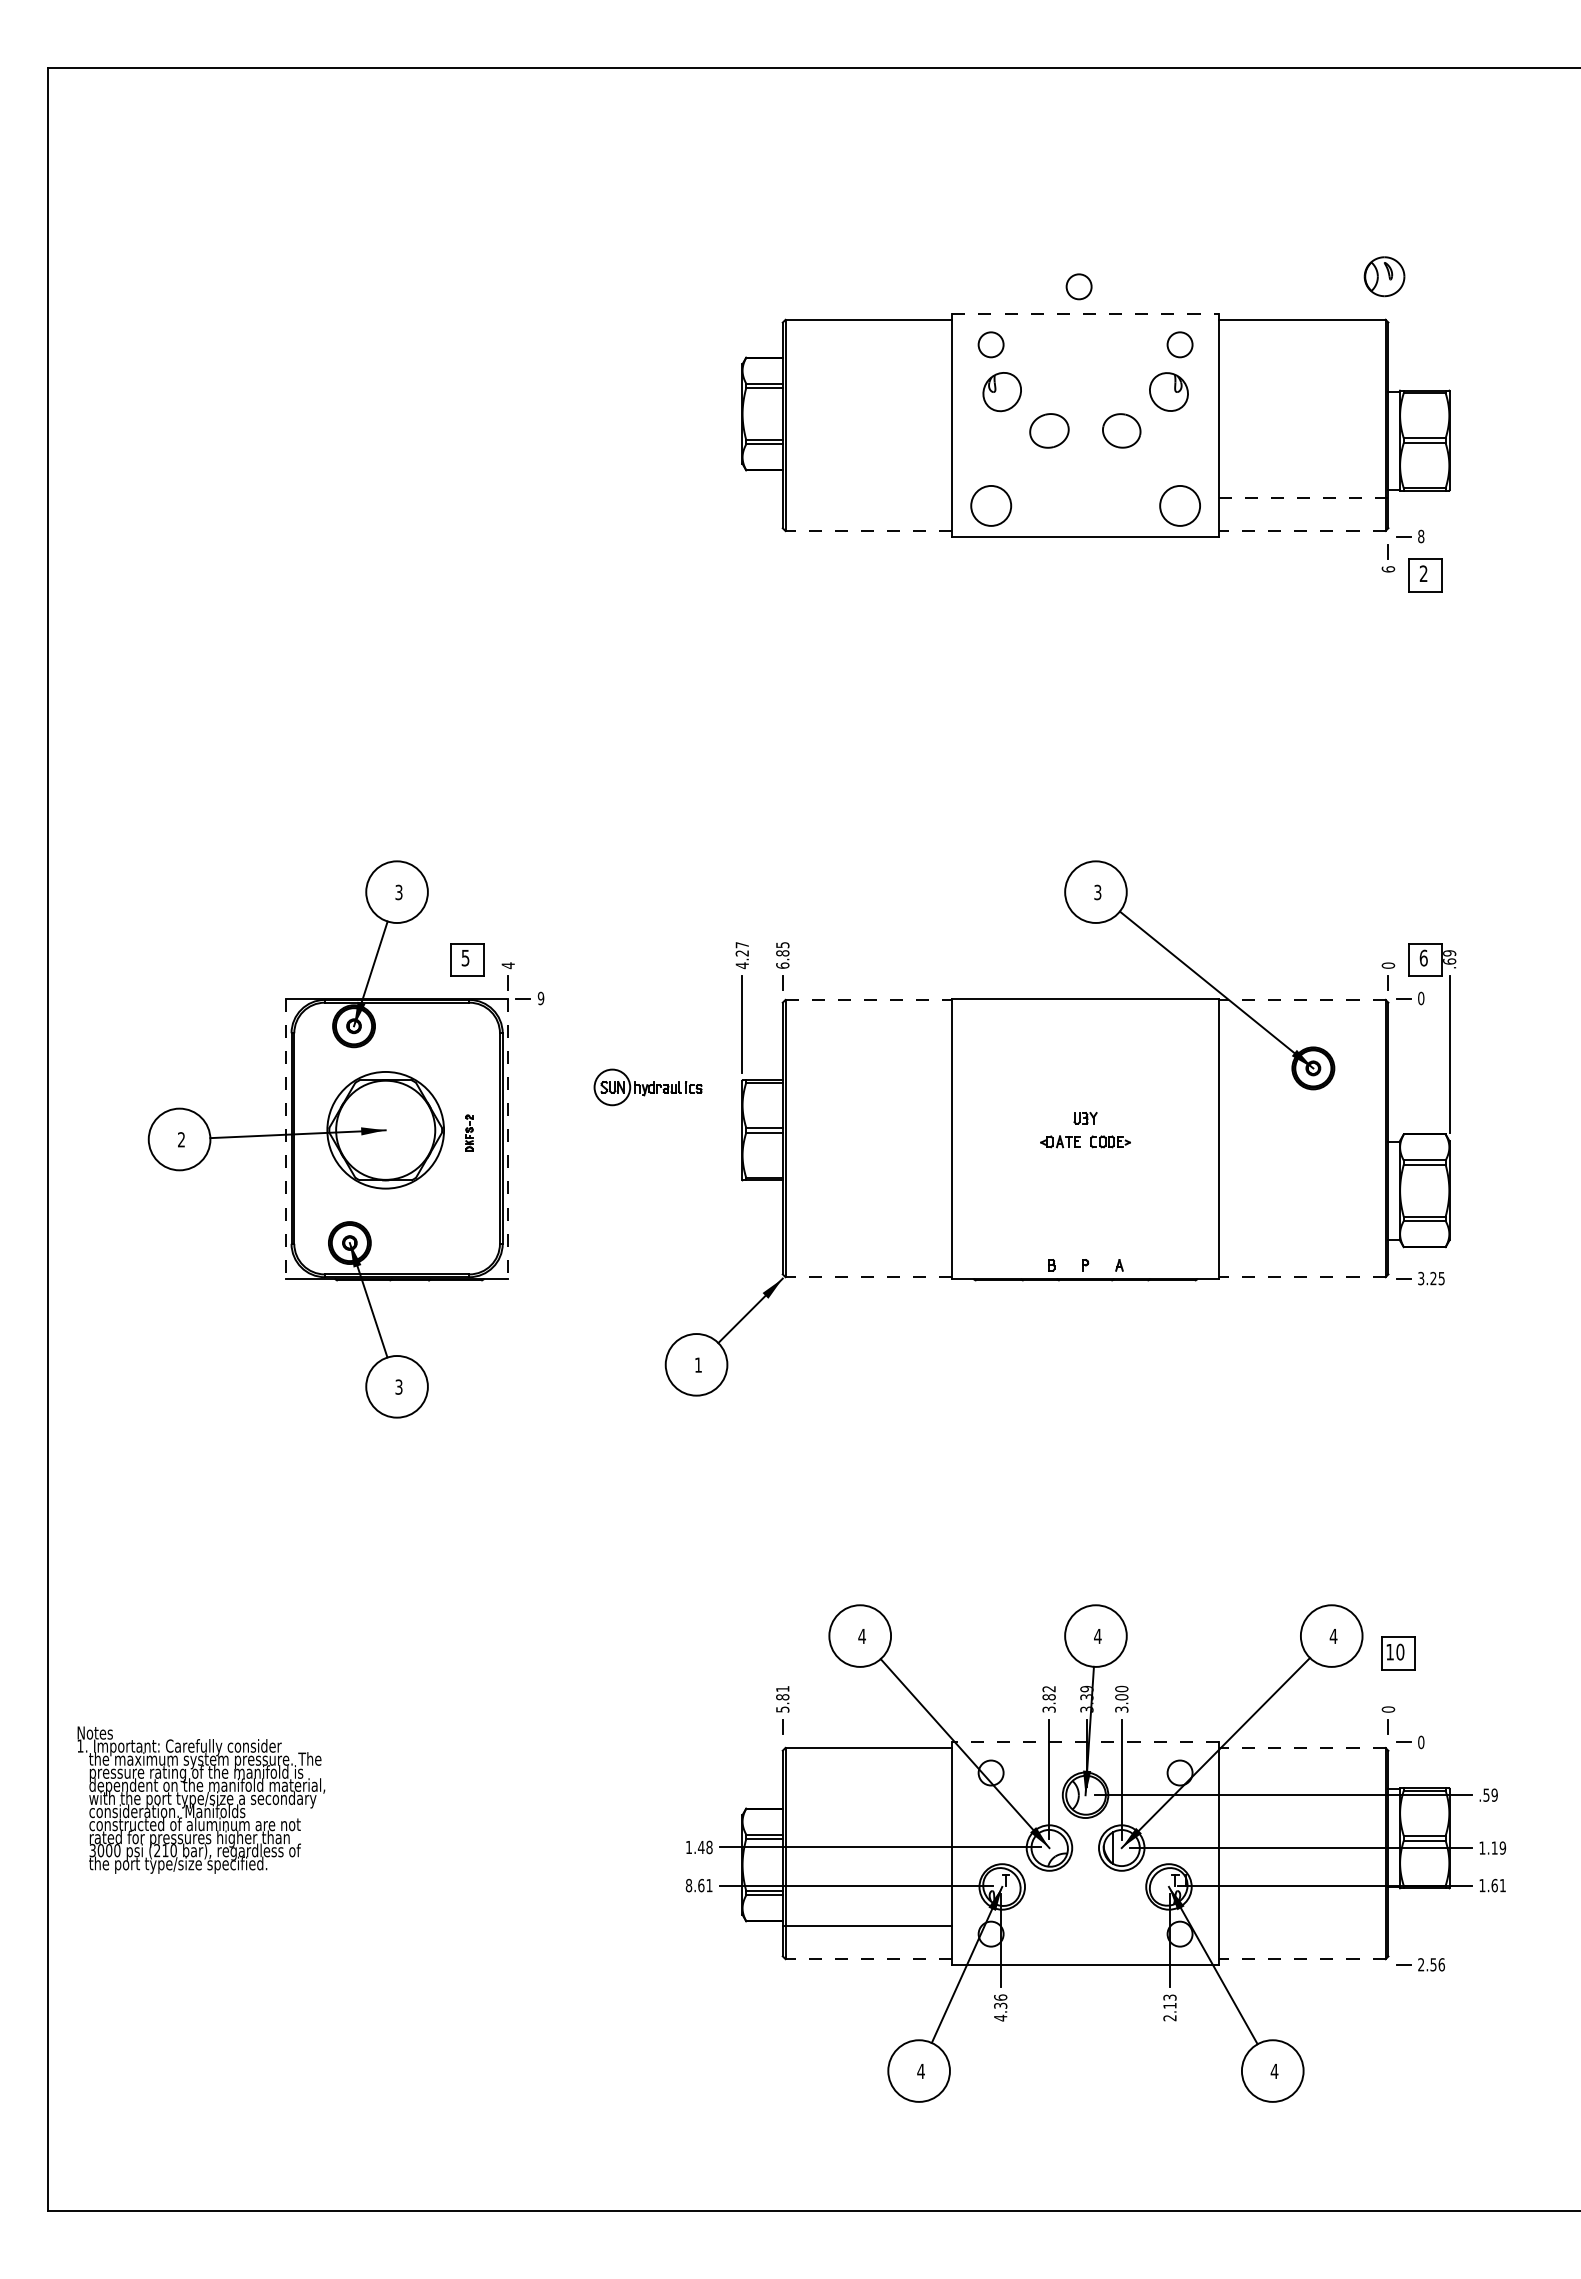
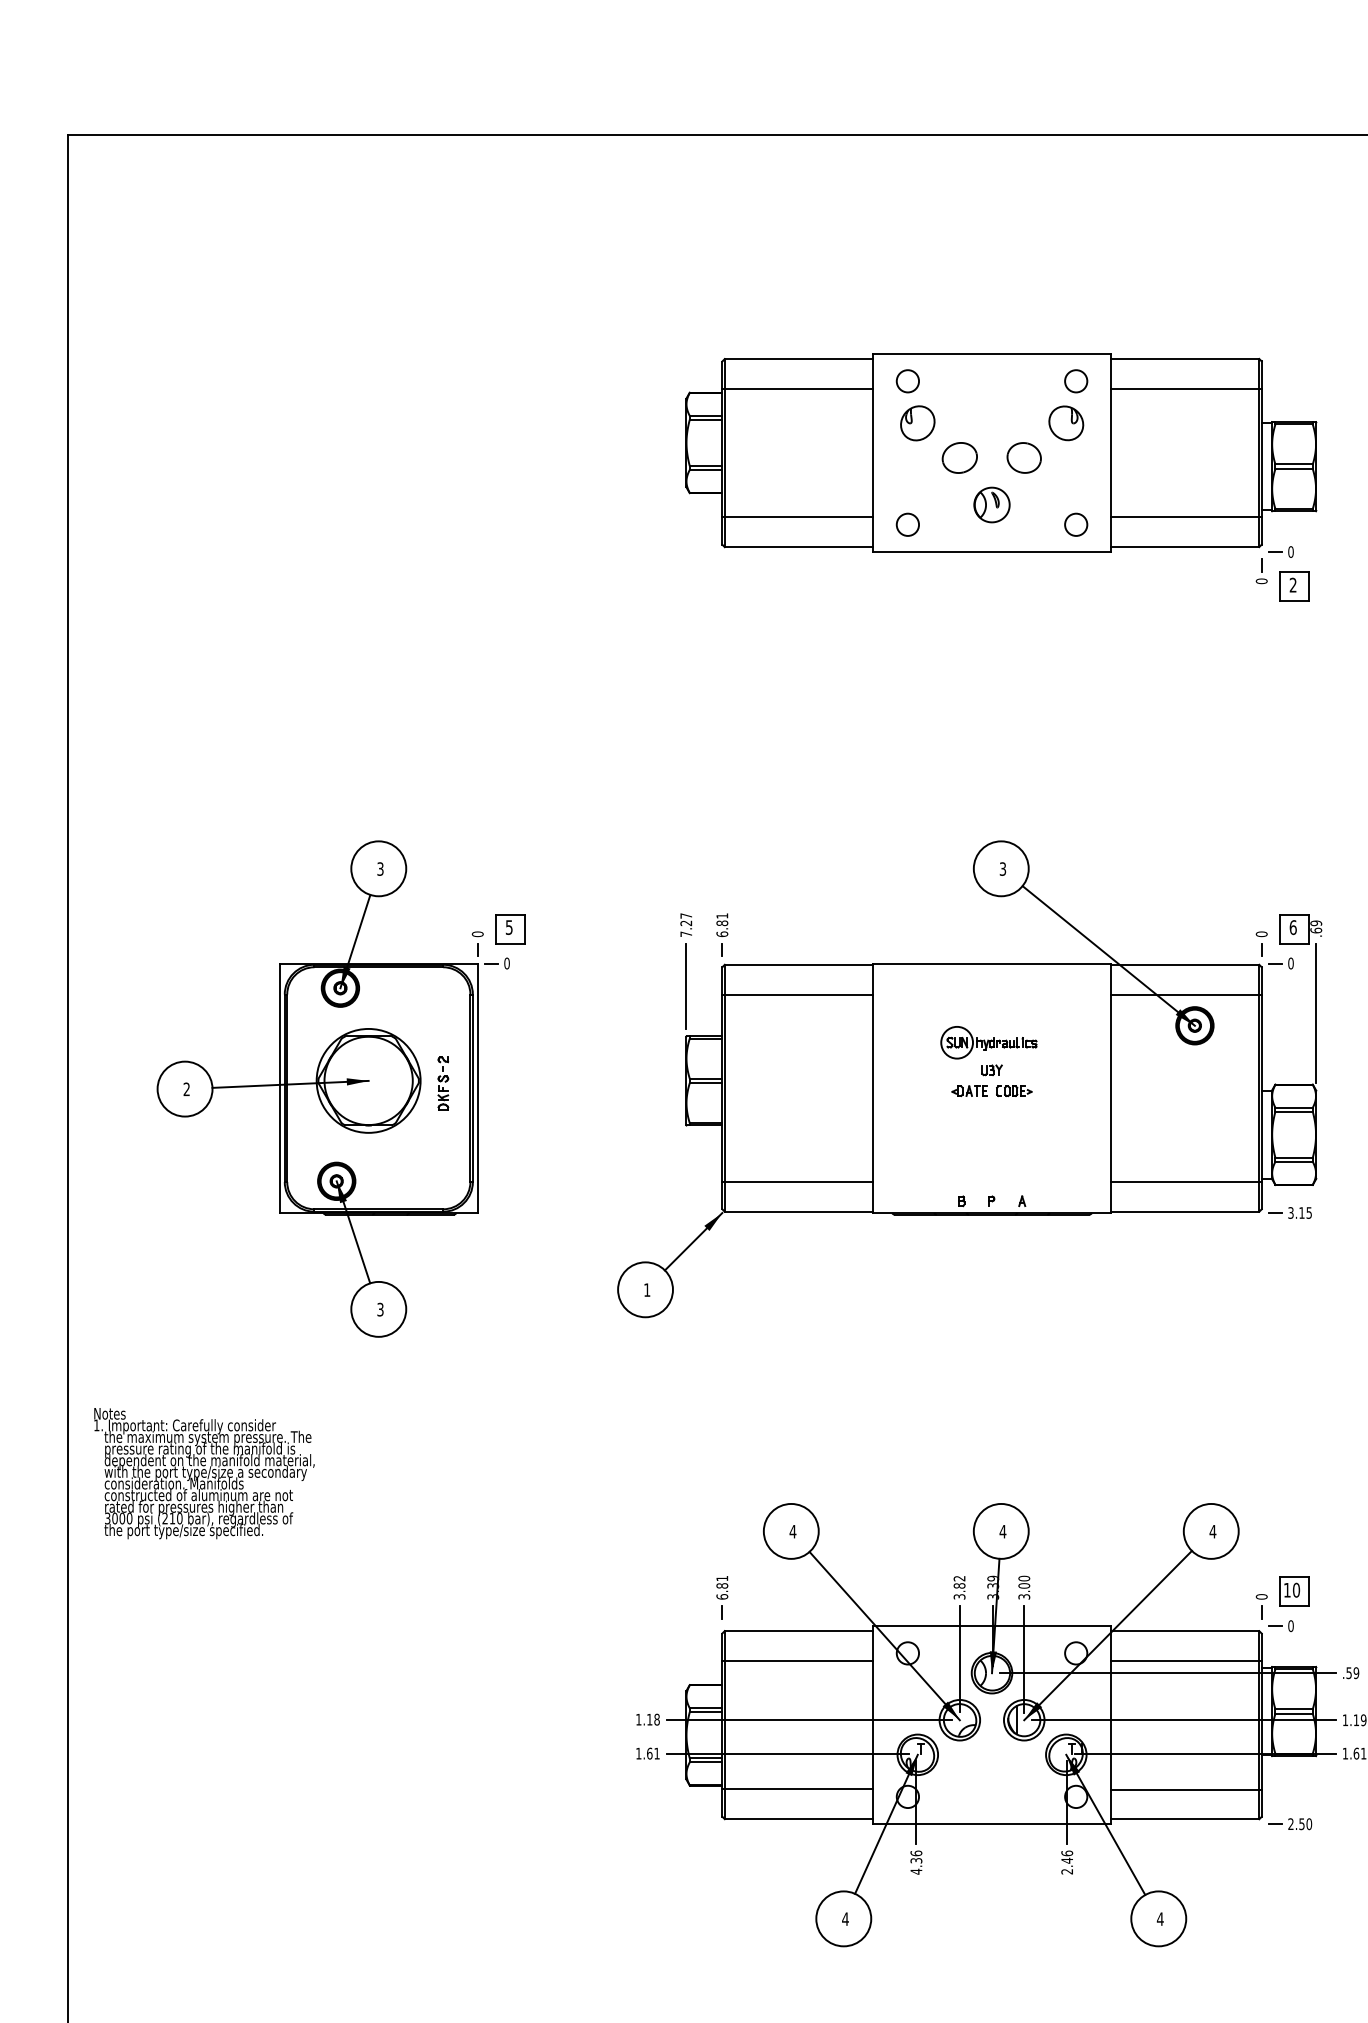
part: (1384, 276) -> (991, 504), moved
circle: (1078, 286) -> (985, 329), removed
line: (1086, 314) -> (992, 354), dashed -> solid
line: (867, 353) -> (797, 389), added
line: (1303, 353) -> (1186, 389), added
line: (867, 497) -> (797, 517), added
line: (1303, 497) -> (1186, 517), dashed -> solid
circle: (990, 505) -> (907, 524), size x0.62
circle: (1179, 505) -> (1075, 524), size x0.62
line: (1301, 530) -> (1184, 546), dashed -> solid
line: (868, 531) -> (798, 547), dashed -> solid
text: (1421, 536) -> (1291, 552), 8 -> 0
text: (1387, 569) -> (1260, 581), 6 -> 0
text: (782, 945) -> (722, 916), 6.85 -> 6.81
part: (467, 959) -> (510, 928), moved
text: (507, 965) -> (477, 934), 4 -> 0
text: (741, 965) -> (685, 934), 4.27 -> 7.27
text: (540, 998) -> (506, 963), 9 -> 0
line: (869, 999) -> (799, 964), dashed -> solid
line: (1301, 999) -> (1184, 964), dashed -> solid
line: (867, 1033) -> (797, 994), added
line: (1303, 1033) -> (1186, 994), added
part: (647, 1087) -> (988, 1042), moved
part: (469, 1132) -> (443, 1082), size x1.67
line: (285, 1139) -> (279, 1089), dashed -> solid
line: (508, 1139) -> (478, 1089), dashed -> solid
line: (867, 1243) -> (797, 1181), added
line: (1303, 1243) -> (1186, 1181), added
line: (868, 1277) -> (798, 1212), dashed -> solid
line: (1301, 1277) -> (1184, 1212), dashed -> solid
text: (1433, 1277) -> (1301, 1212), 3.25 -> 3.15
part: (1398, 1653) -> (1294, 1591), moved
text: (782, 1709) -> (722, 1596), 5.81 -> 6.81
line: (1085, 1742) -> (991, 1626), dashed -> solid
line: (1301, 1748) -> (1184, 1631), dashed -> solid
line: (867, 1781) -> (797, 1660), added
line: (1303, 1781) -> (1186, 1660), added
text: (201, 1799) -> (204, 1473), moved
text: (700, 1847) -> (649, 1719), 1.48 -> 1.18
text: (688, 1885) -> (638, 1753), 8.61 -> 1.61
line: (1303, 1925) -> (1186, 1789), added
line: (868, 1959) -> (798, 1819), dashed -> solid
line: (1301, 1959) -> (1184, 1819), dashed -> solid
text: (1441, 1964) -> (1309, 1823), 2.56 -> 2.50
text: (1169, 2001) -> (1066, 1856), 2.13 -> 2.46

